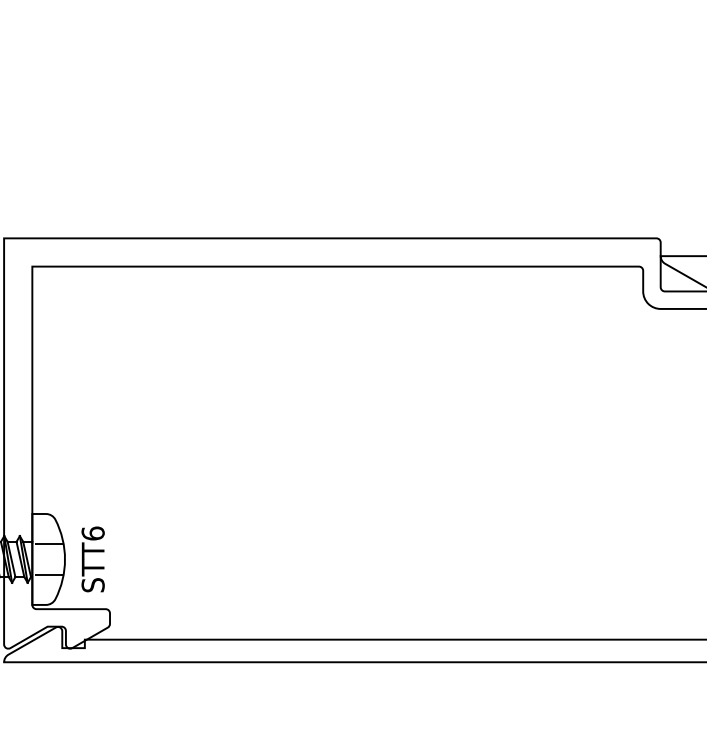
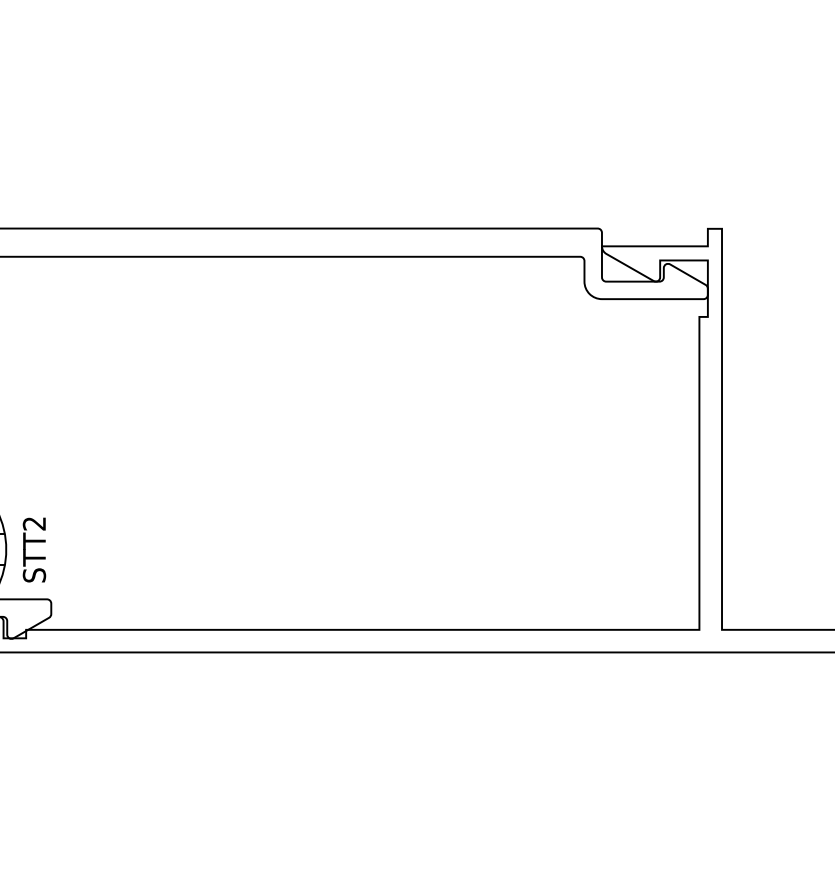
text: (93, 533) -> (34, 523), STT6 -> STT2

